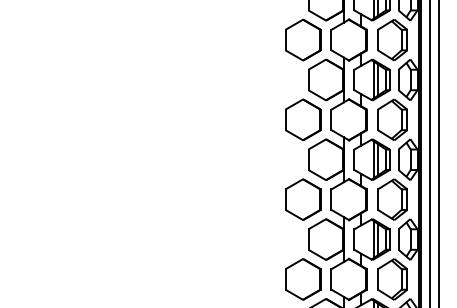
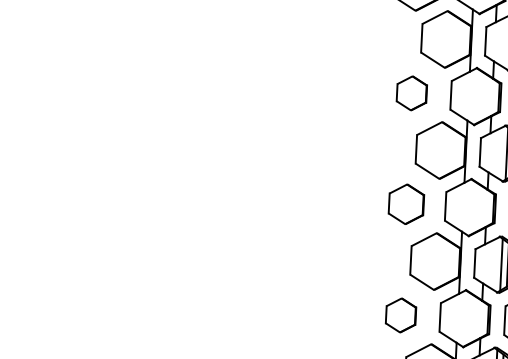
part: (303, 39) -> (412, 92), size x0.6
part: (303, 119) -> (406, 203), size x0.7
part: (303, 199) -> (401, 315), size x0.6

